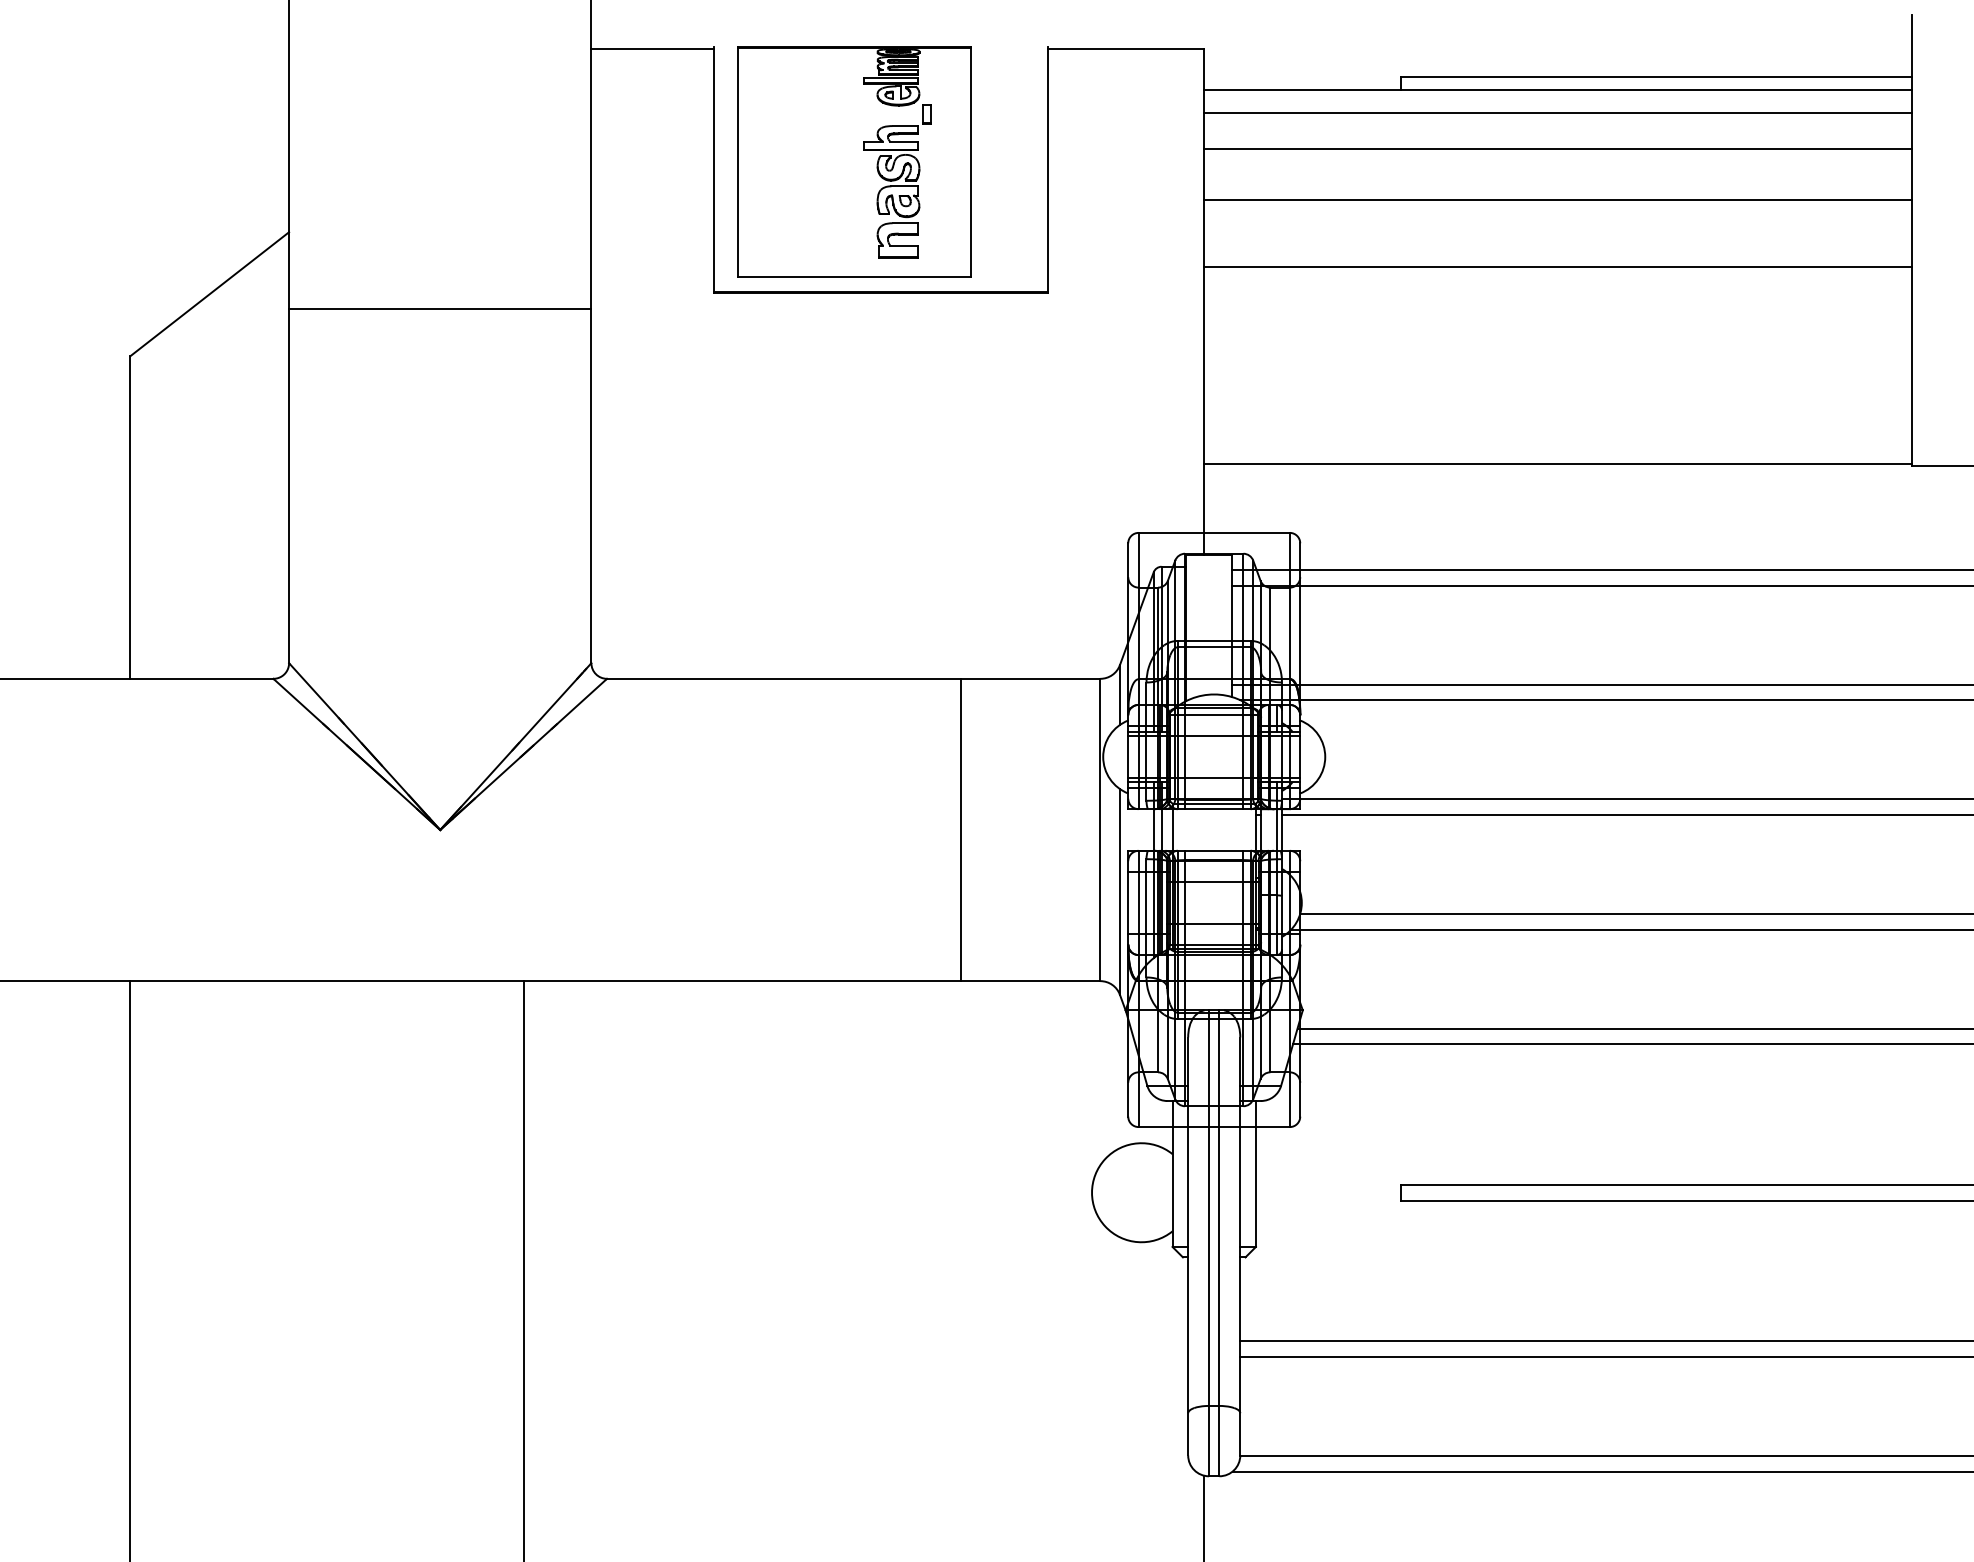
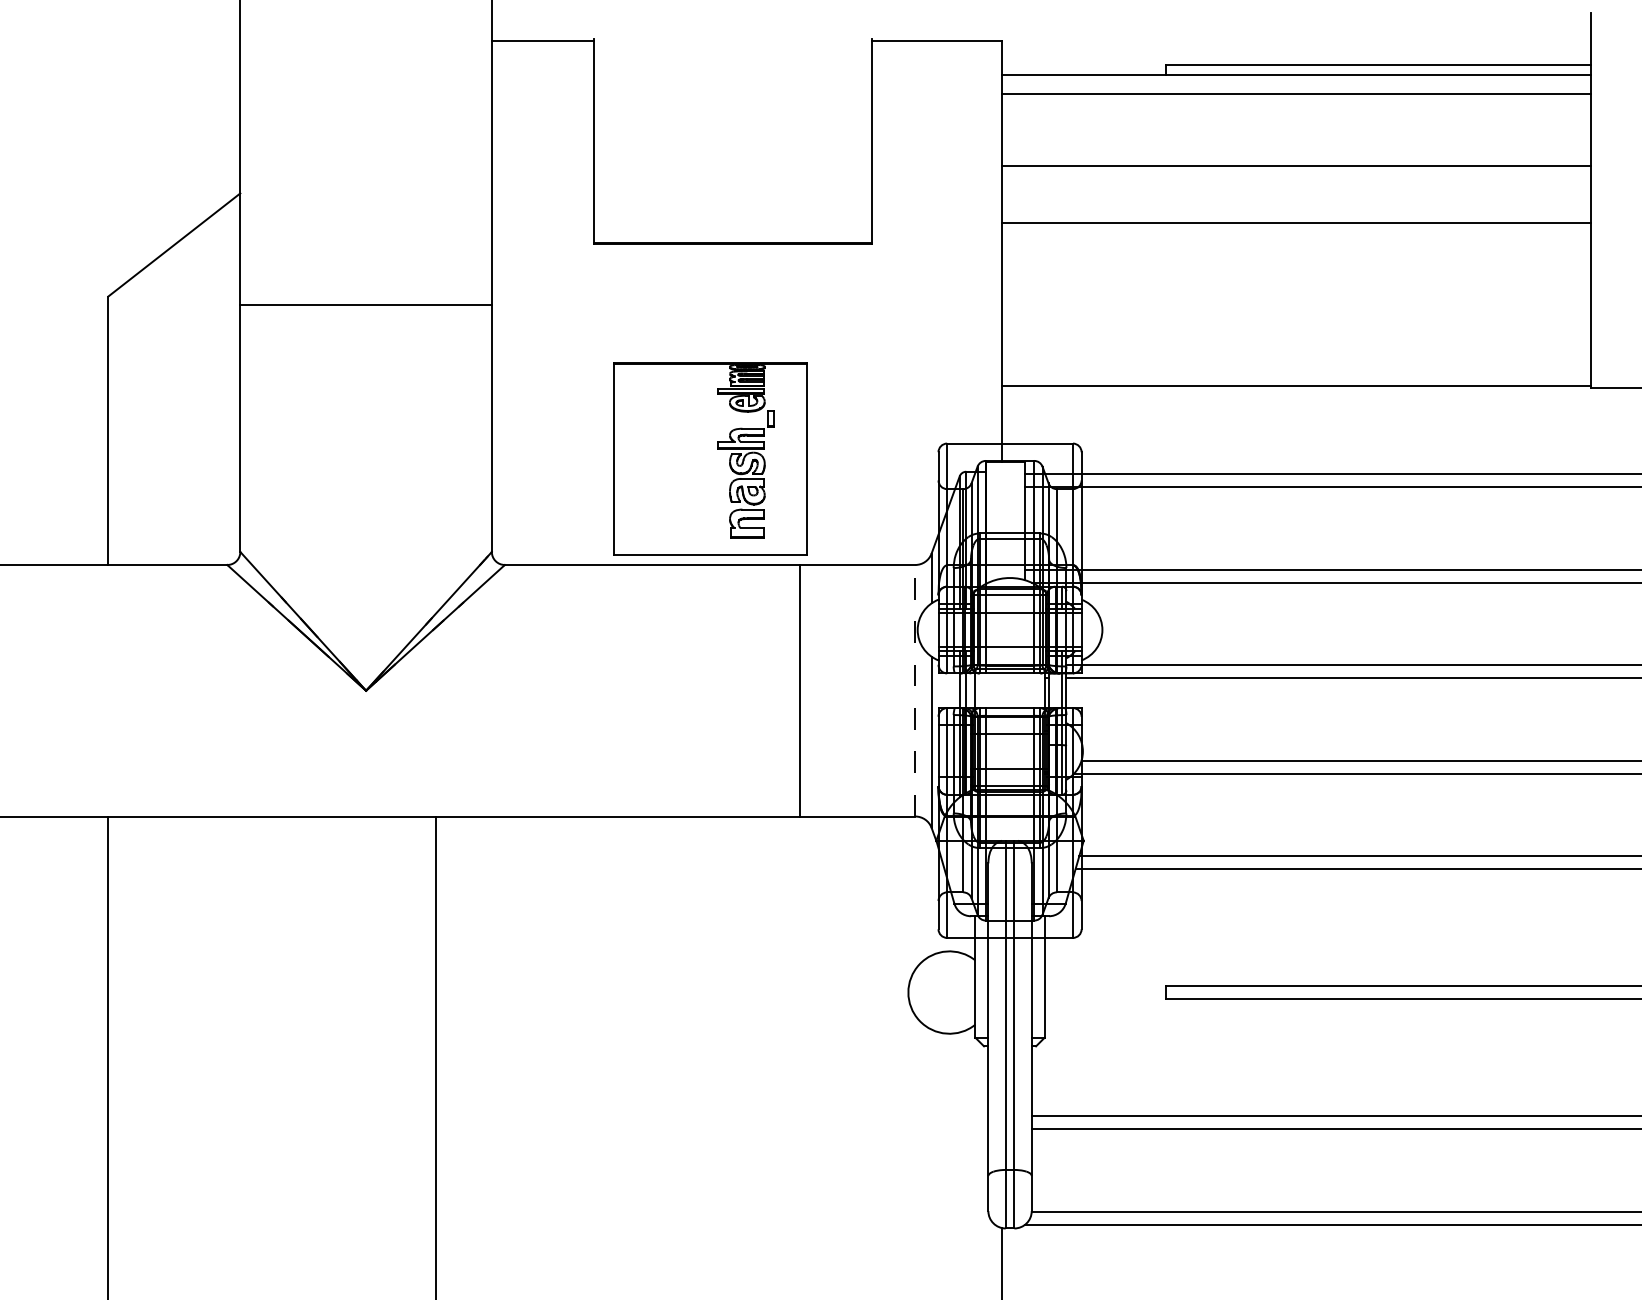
line: (1558, 149) -> (1296, 124), removed
part: (854, 161) -> (710, 458), moved
line: (440, 308) -> (366, 305), moved
line: (1100, 829) -> (915, 690), solid -> dashed

